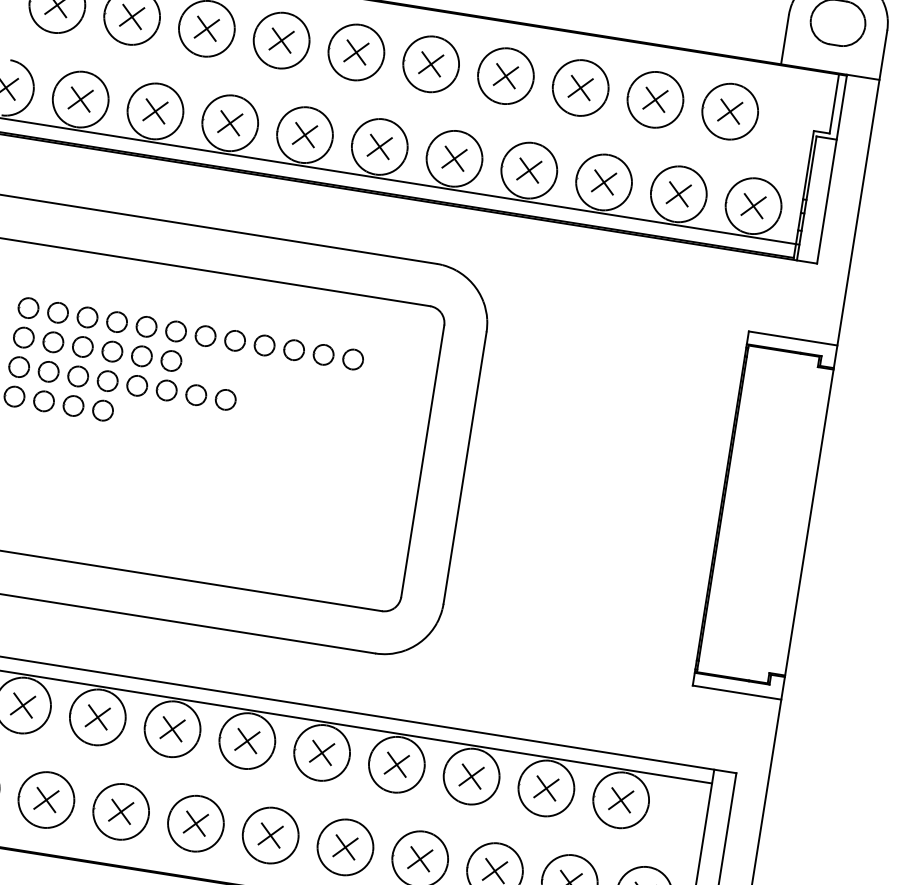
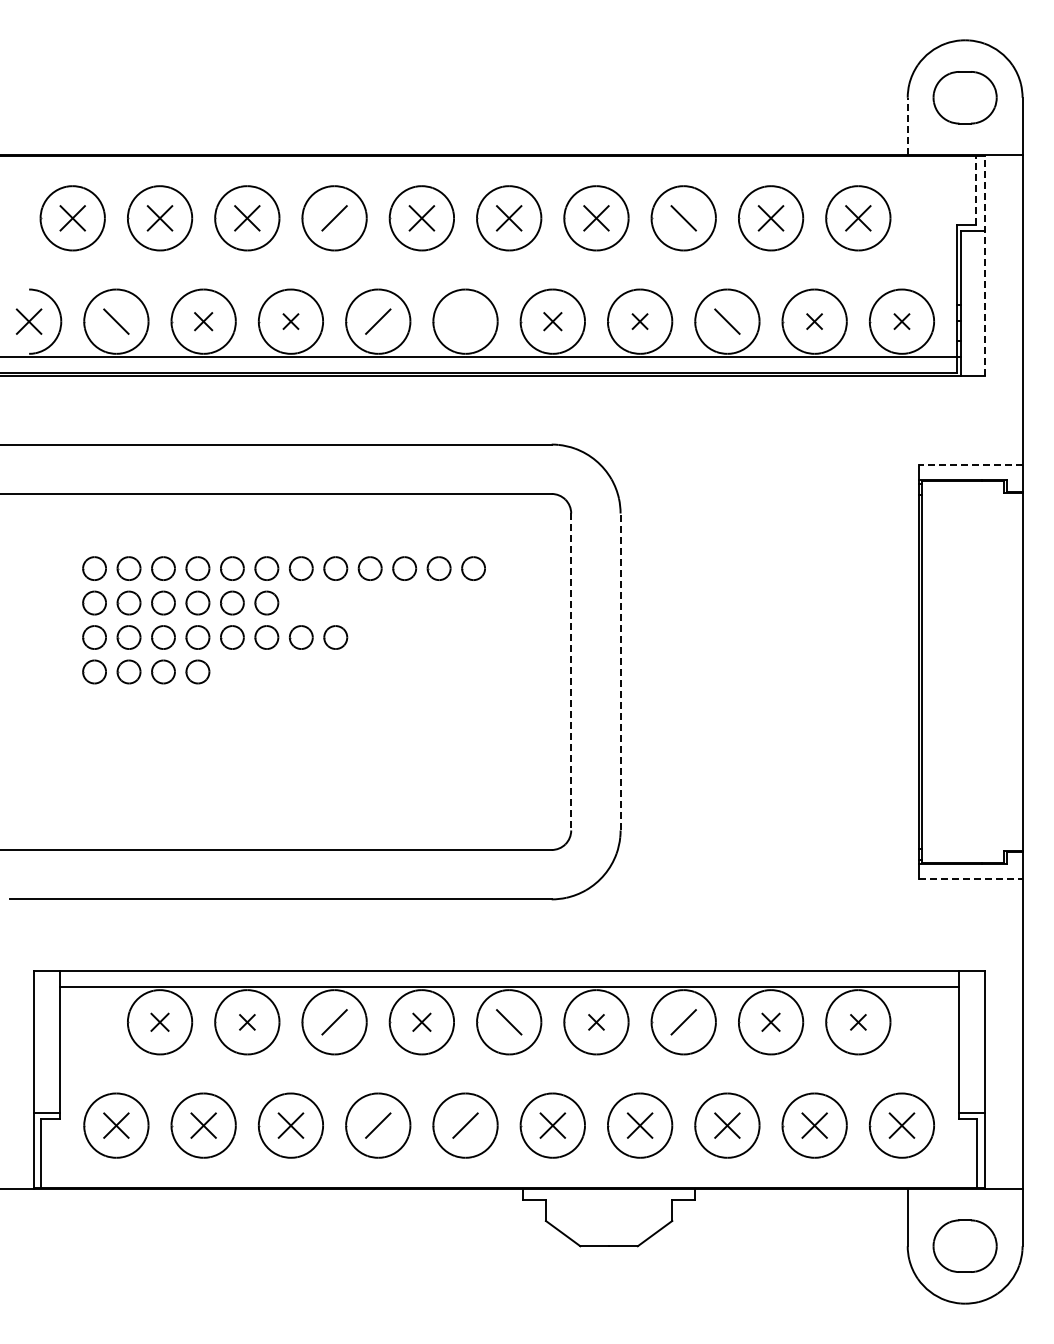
line: (784, 39) -> (907, 126), solid -> dashed
line: (281, 40) -> (334, 218), removed
line: (580, 88) -> (683, 218), removed
line: (80, 99) -> (116, 321), removed
line: (834, 103) -> (975, 190), solid -> dashed
part: (155, 111) -> (203, 321), size x0.7
part: (229, 123) -> (290, 321), size x0.6
line: (305, 134) -> (378, 321), removed
part: (379, 146) -> (465, 321), removed
part: (454, 158) -> (552, 321), size x0.7
line: (832, 168) -> (984, 264), solid -> dashed
part: (528, 170) -> (639, 321), size x0.6
line: (604, 182) -> (727, 321), removed
part: (678, 194) -> (814, 321), size x0.6
part: (753, 205) -> (901, 321), size x0.6
line: (792, 338) -> (970, 465), solid -> dashed
line: (422, 461) -> (571, 672), solid -> dashed
line: (465, 467) -> (620, 671), solid -> dashed
line: (736, 692) -> (970, 878), solid -> dashed
part: (22, 705) -> (159, 1022), size x0.7
part: (97, 717) -> (247, 1022), size x0.6
line: (172, 729) -> (334, 1022), removed
part: (246, 741) -> (421, 1022), size x0.7
line: (322, 753) -> (509, 1022), removed
part: (396, 764) -> (596, 1022), size x0.6
line: (471, 776) -> (683, 1022), removed
part: (545, 788) -> (770, 1022), size x0.7
part: (621, 800) -> (858, 1022), size x0.6
line: (196, 823) -> (378, 1125), removed
line: (270, 835) -> (465, 1125), removed

